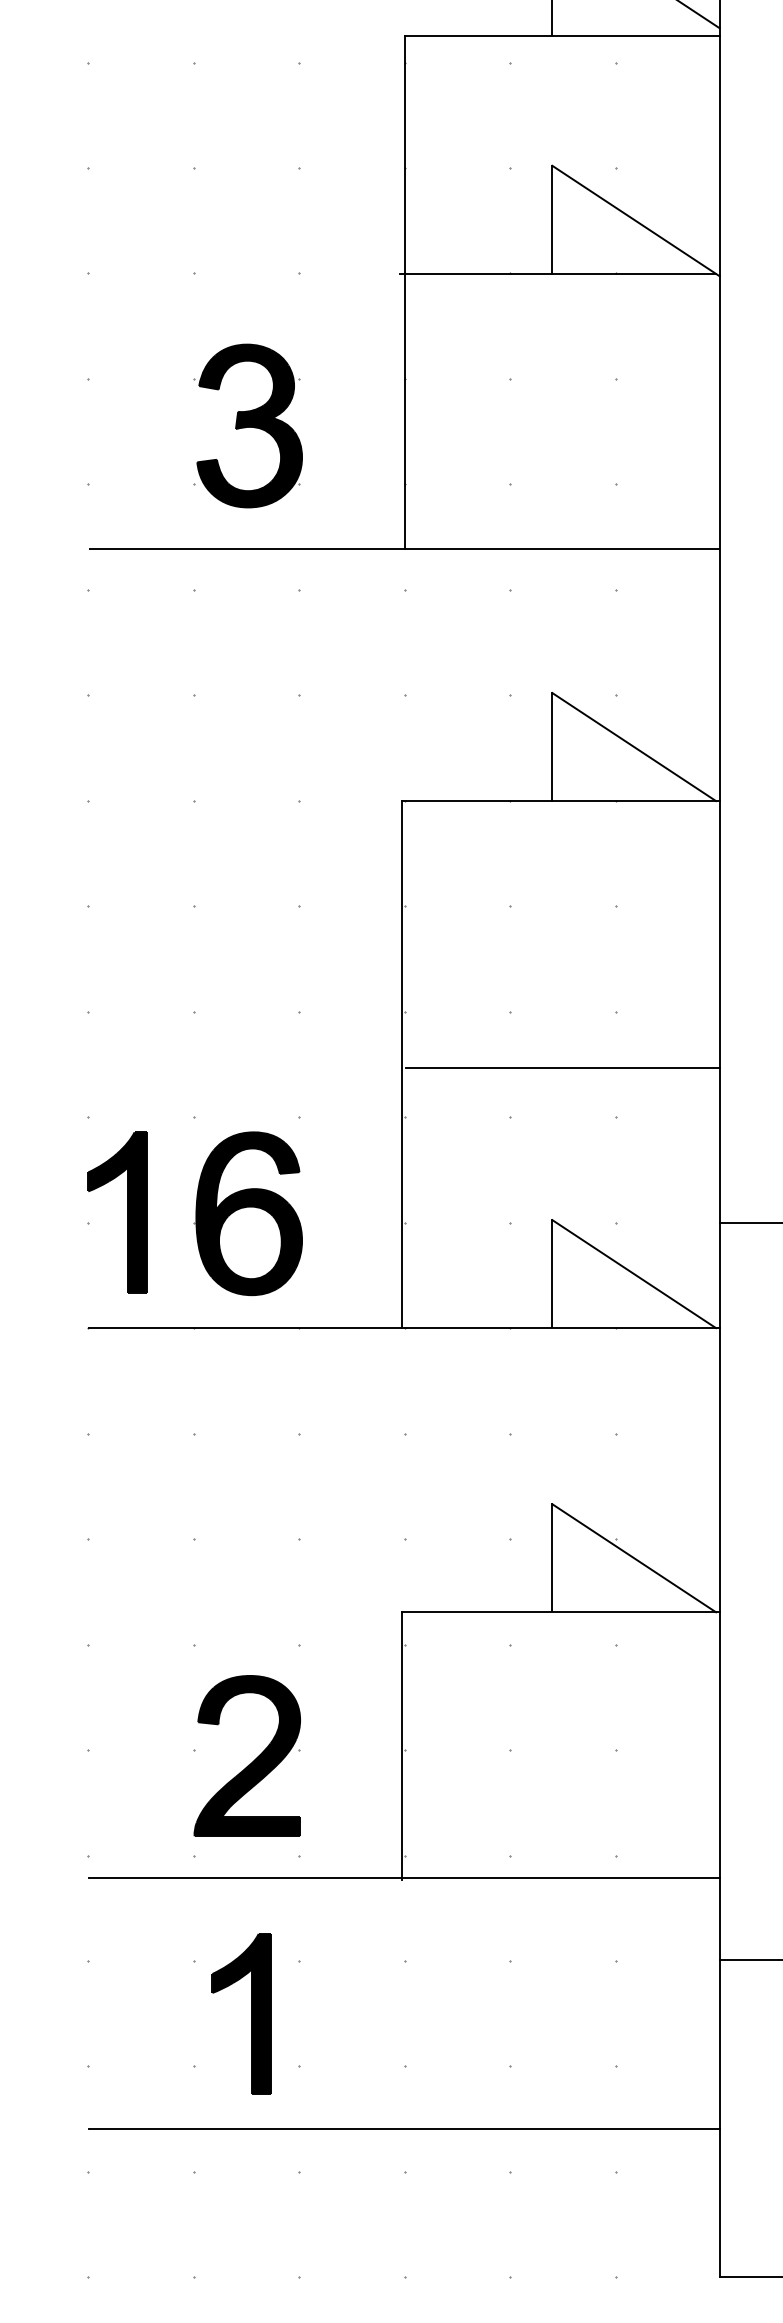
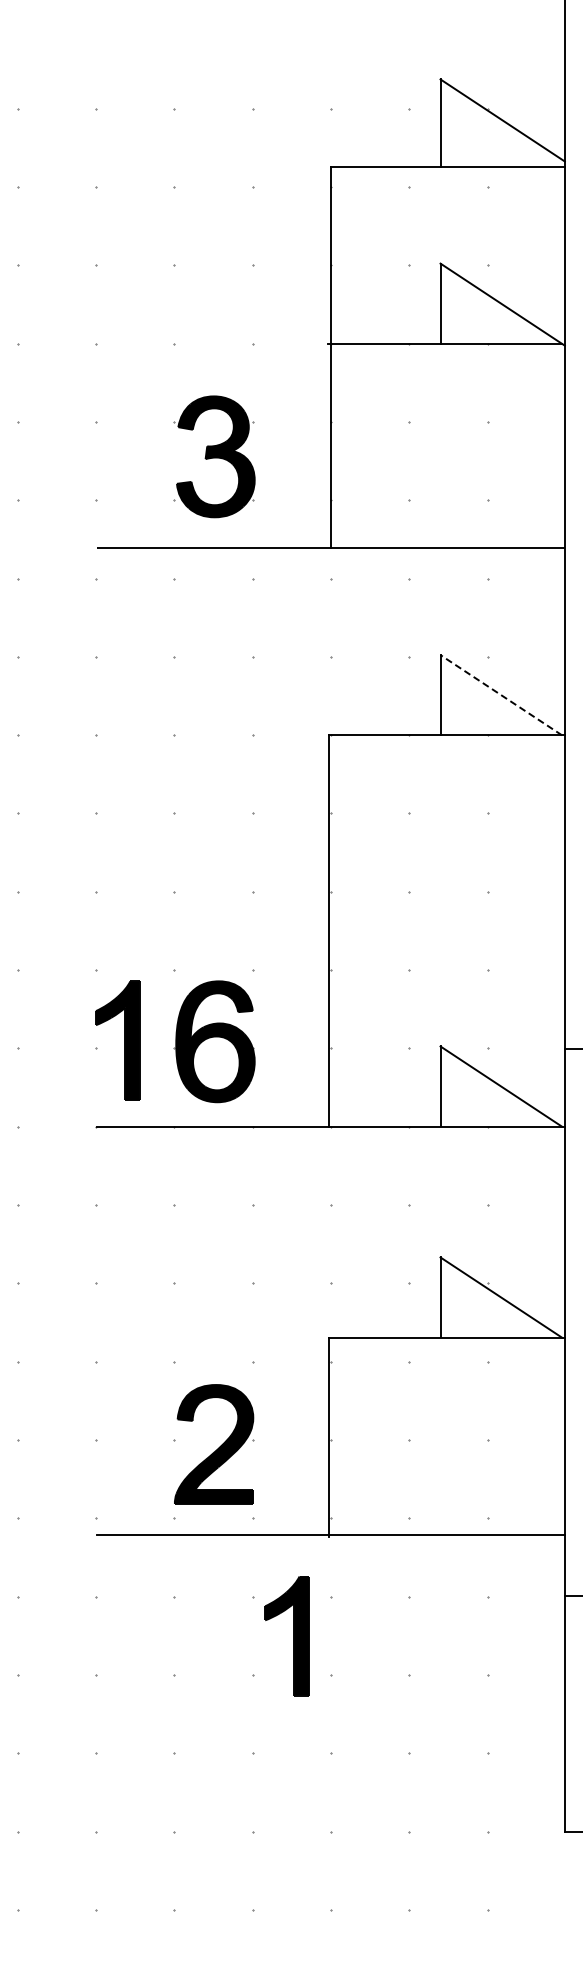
line: (634, 747) -> (501, 695), solid -> dashed
line: (561, 1067) -> (447, 933), removed
part: (250, 2014) -> (293, 1636), moved
line: (404, 2129) -> (330, 1721), removed

